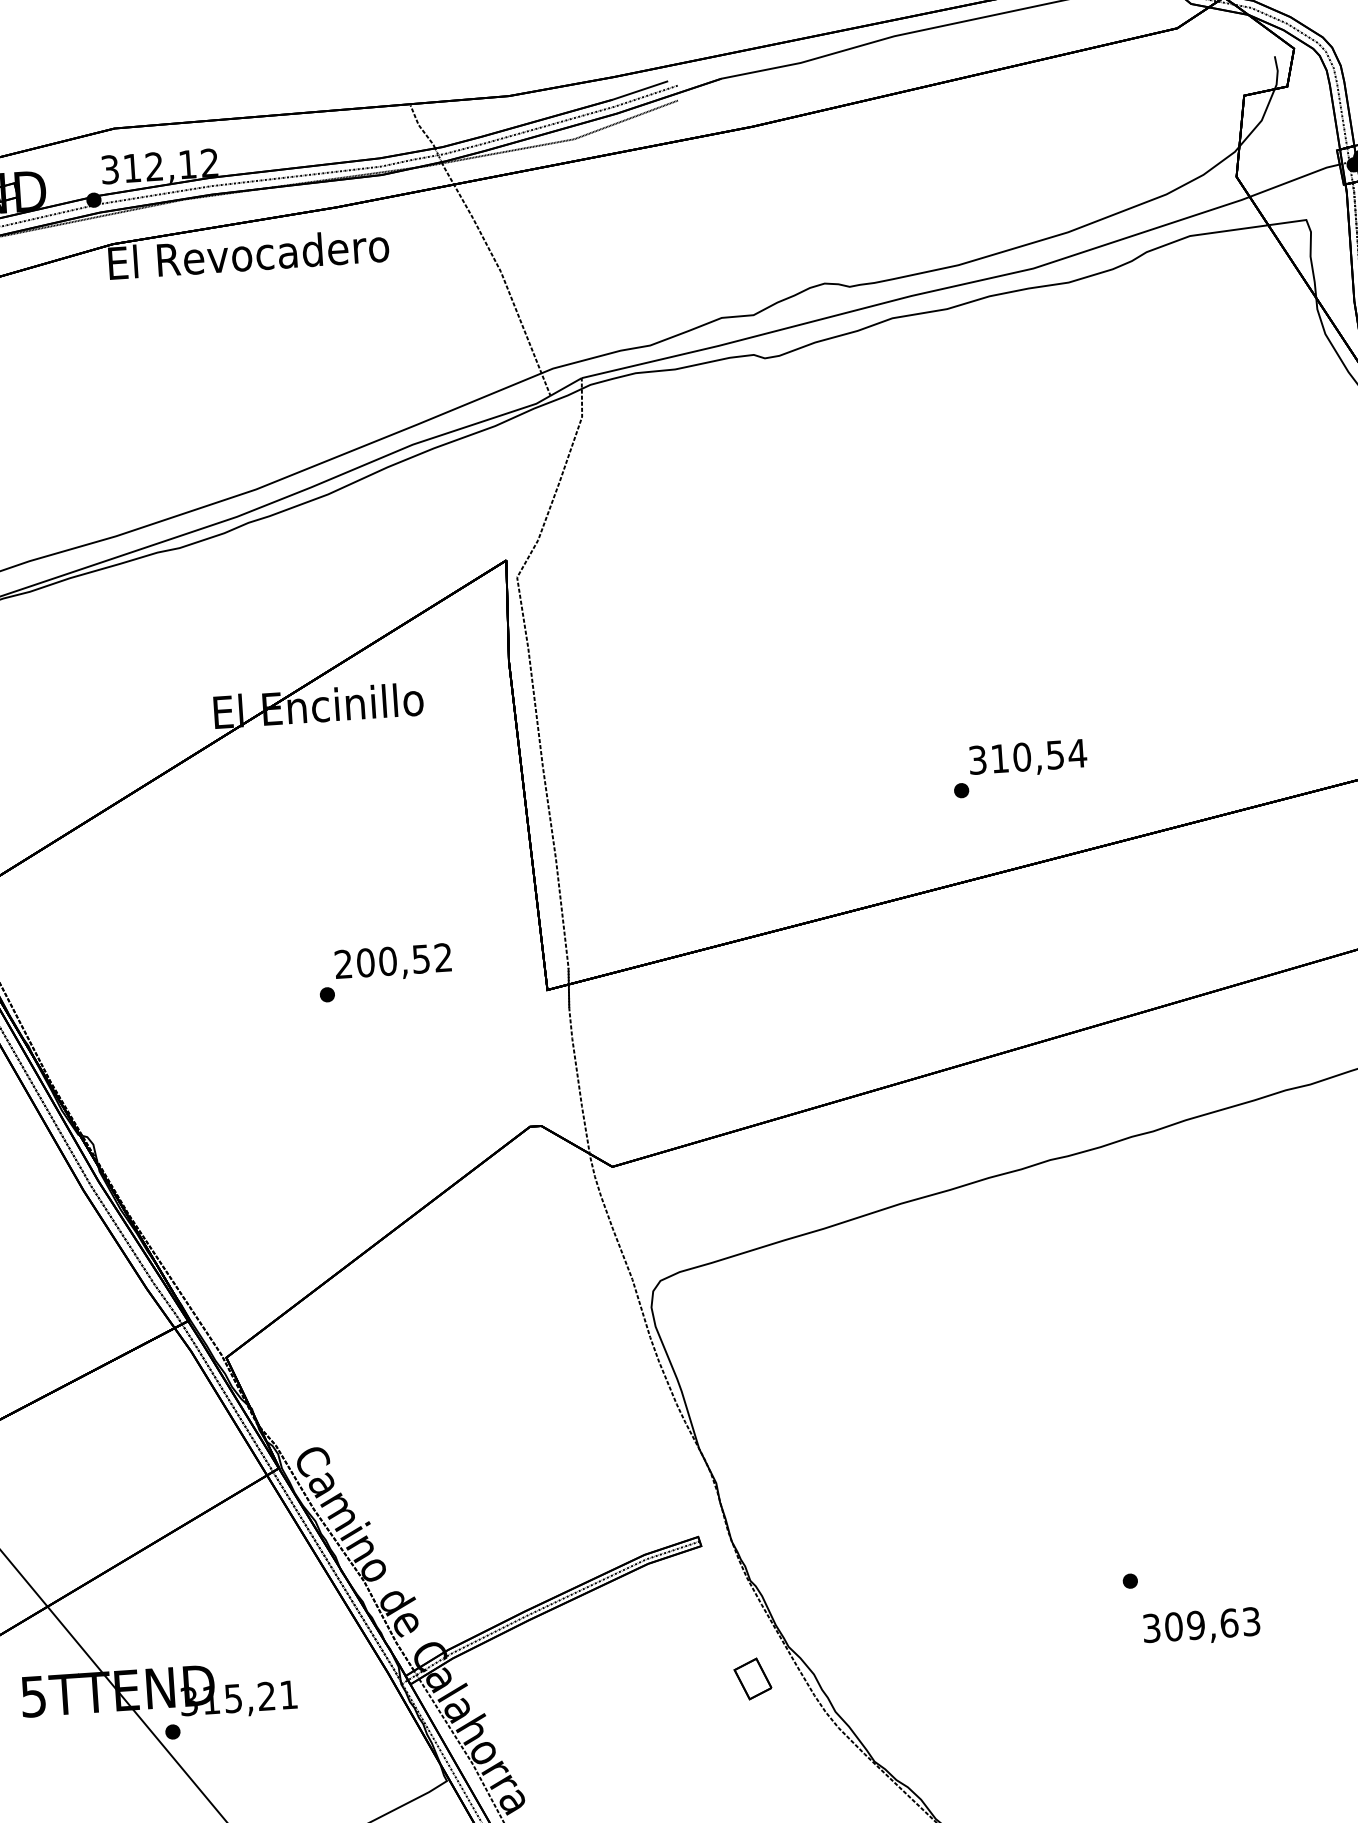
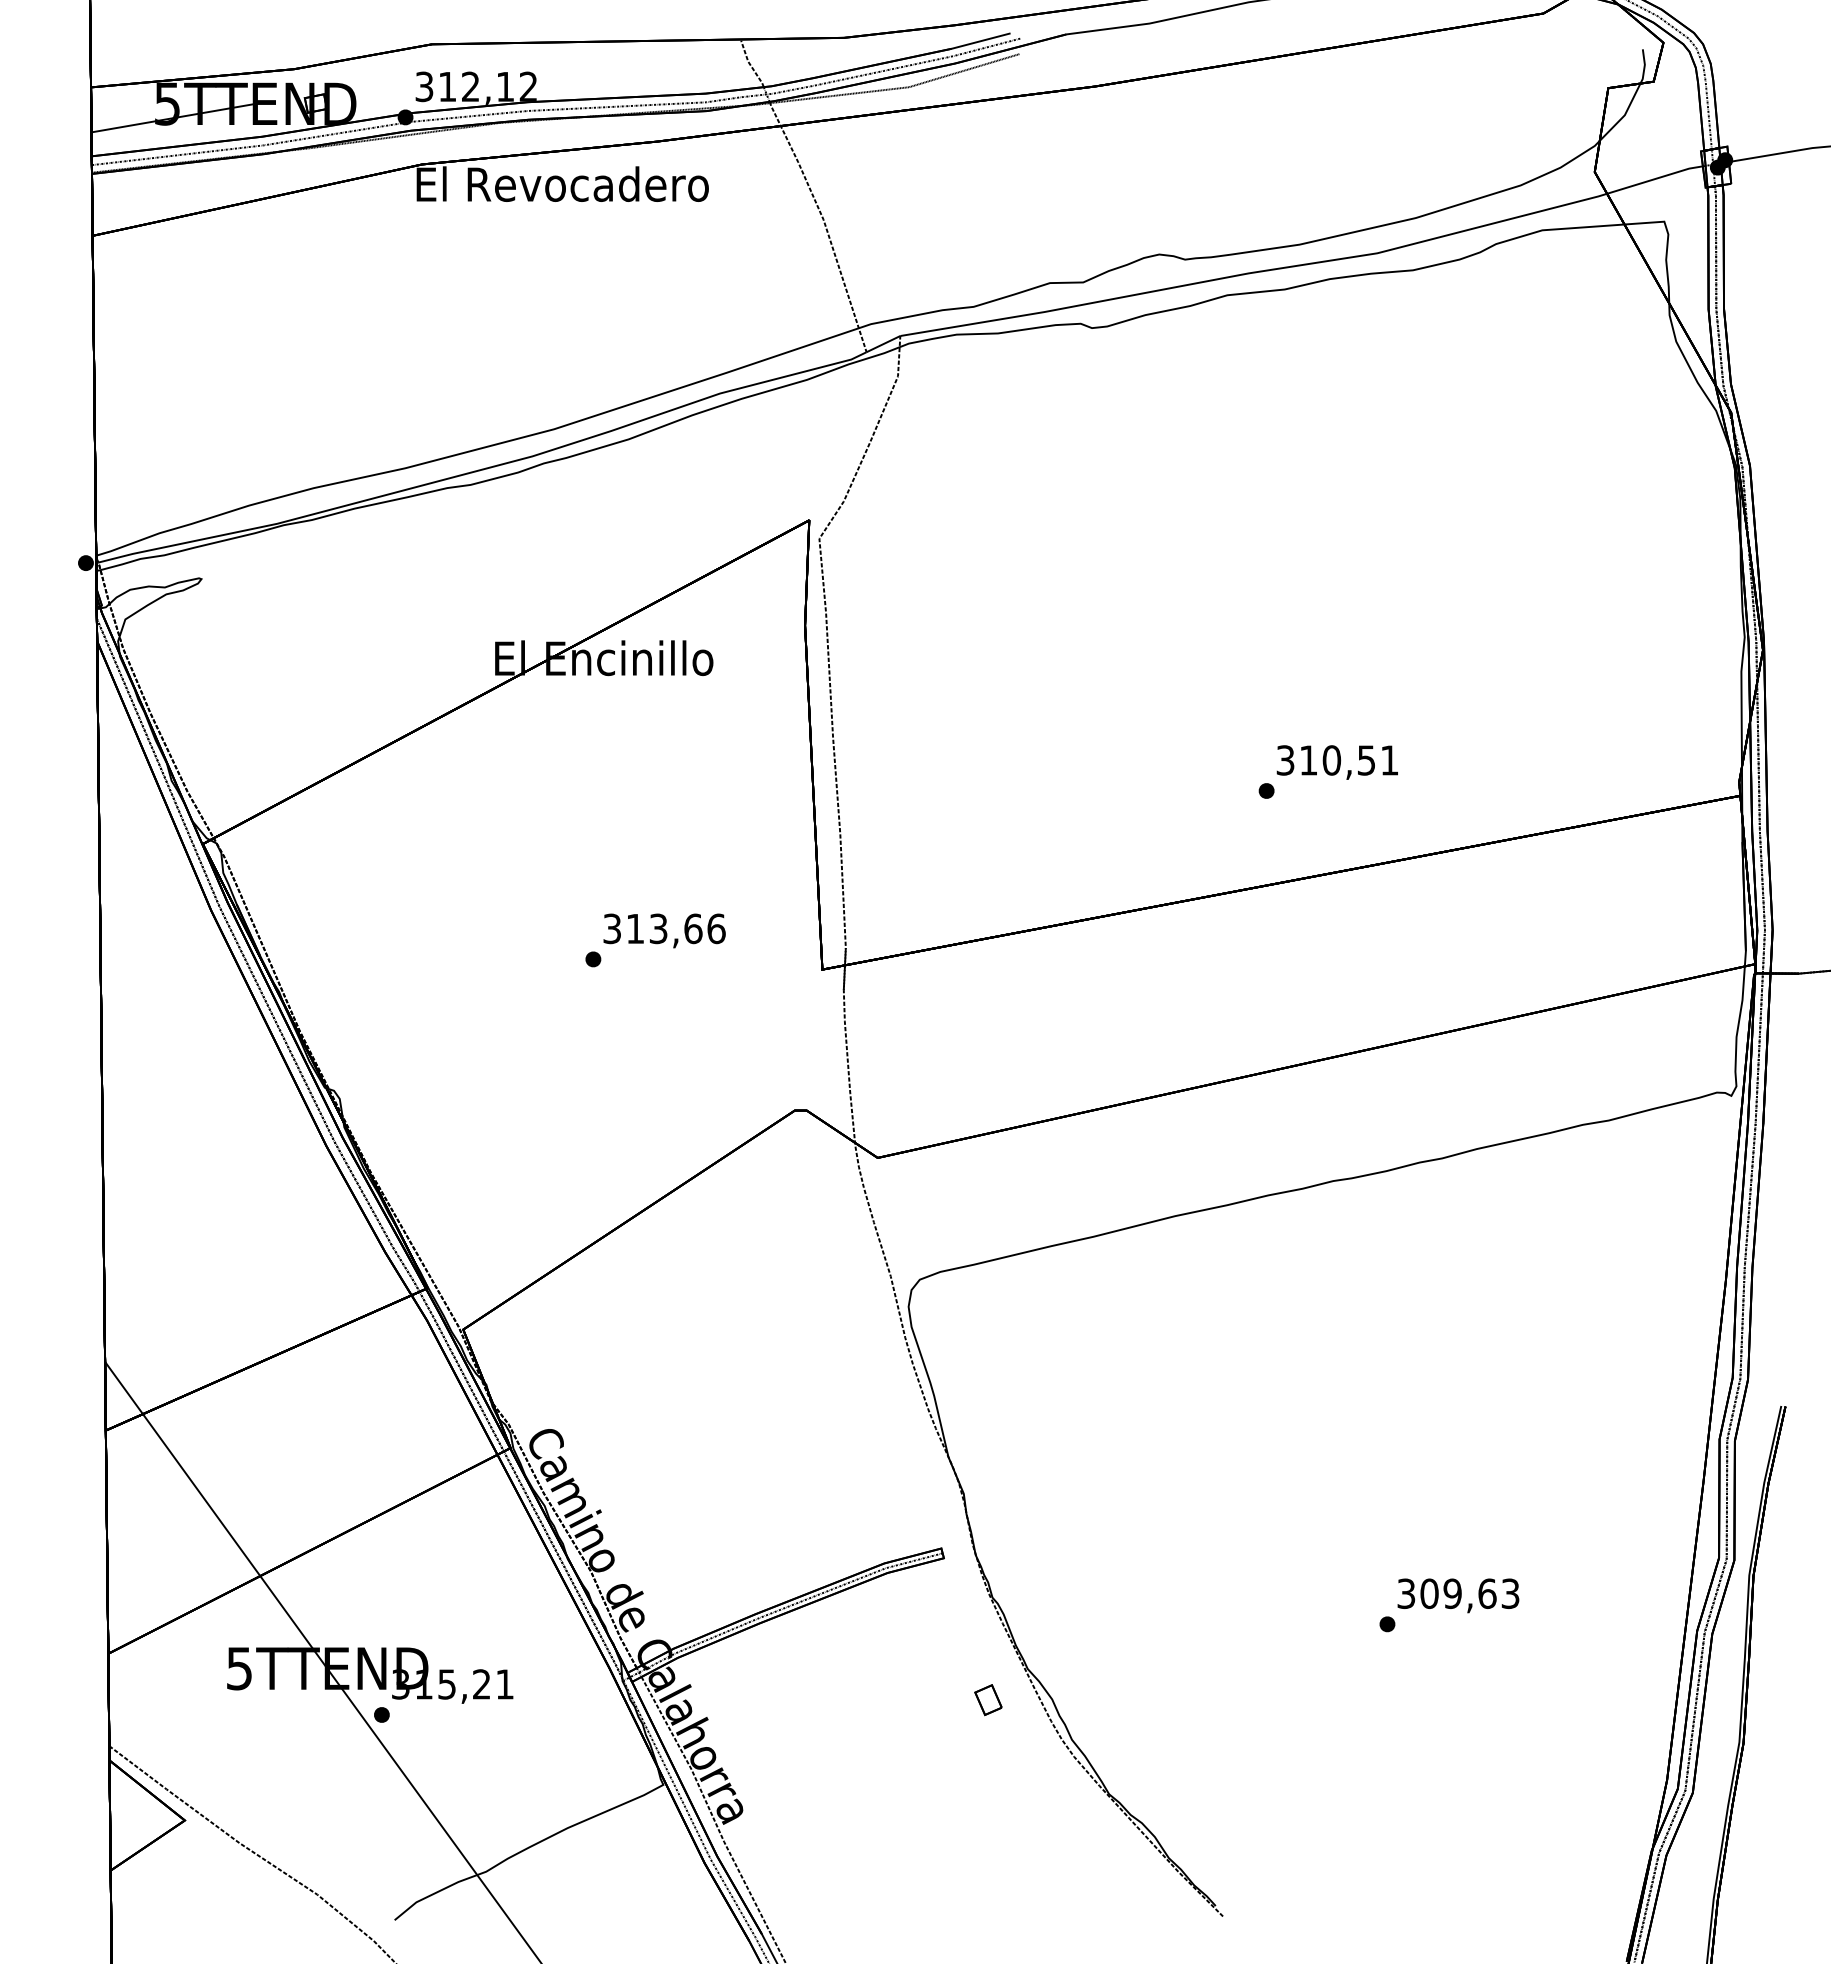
text: (1077, 753) -> (1389, 760), 310,54 -> 310,51
text: (393, 960) -> (664, 928), 200,52 -> 313,66
text: (1201, 1626) -> (1458, 1595), moved
part: (753, 1679) -> (988, 1700), size x0.71

